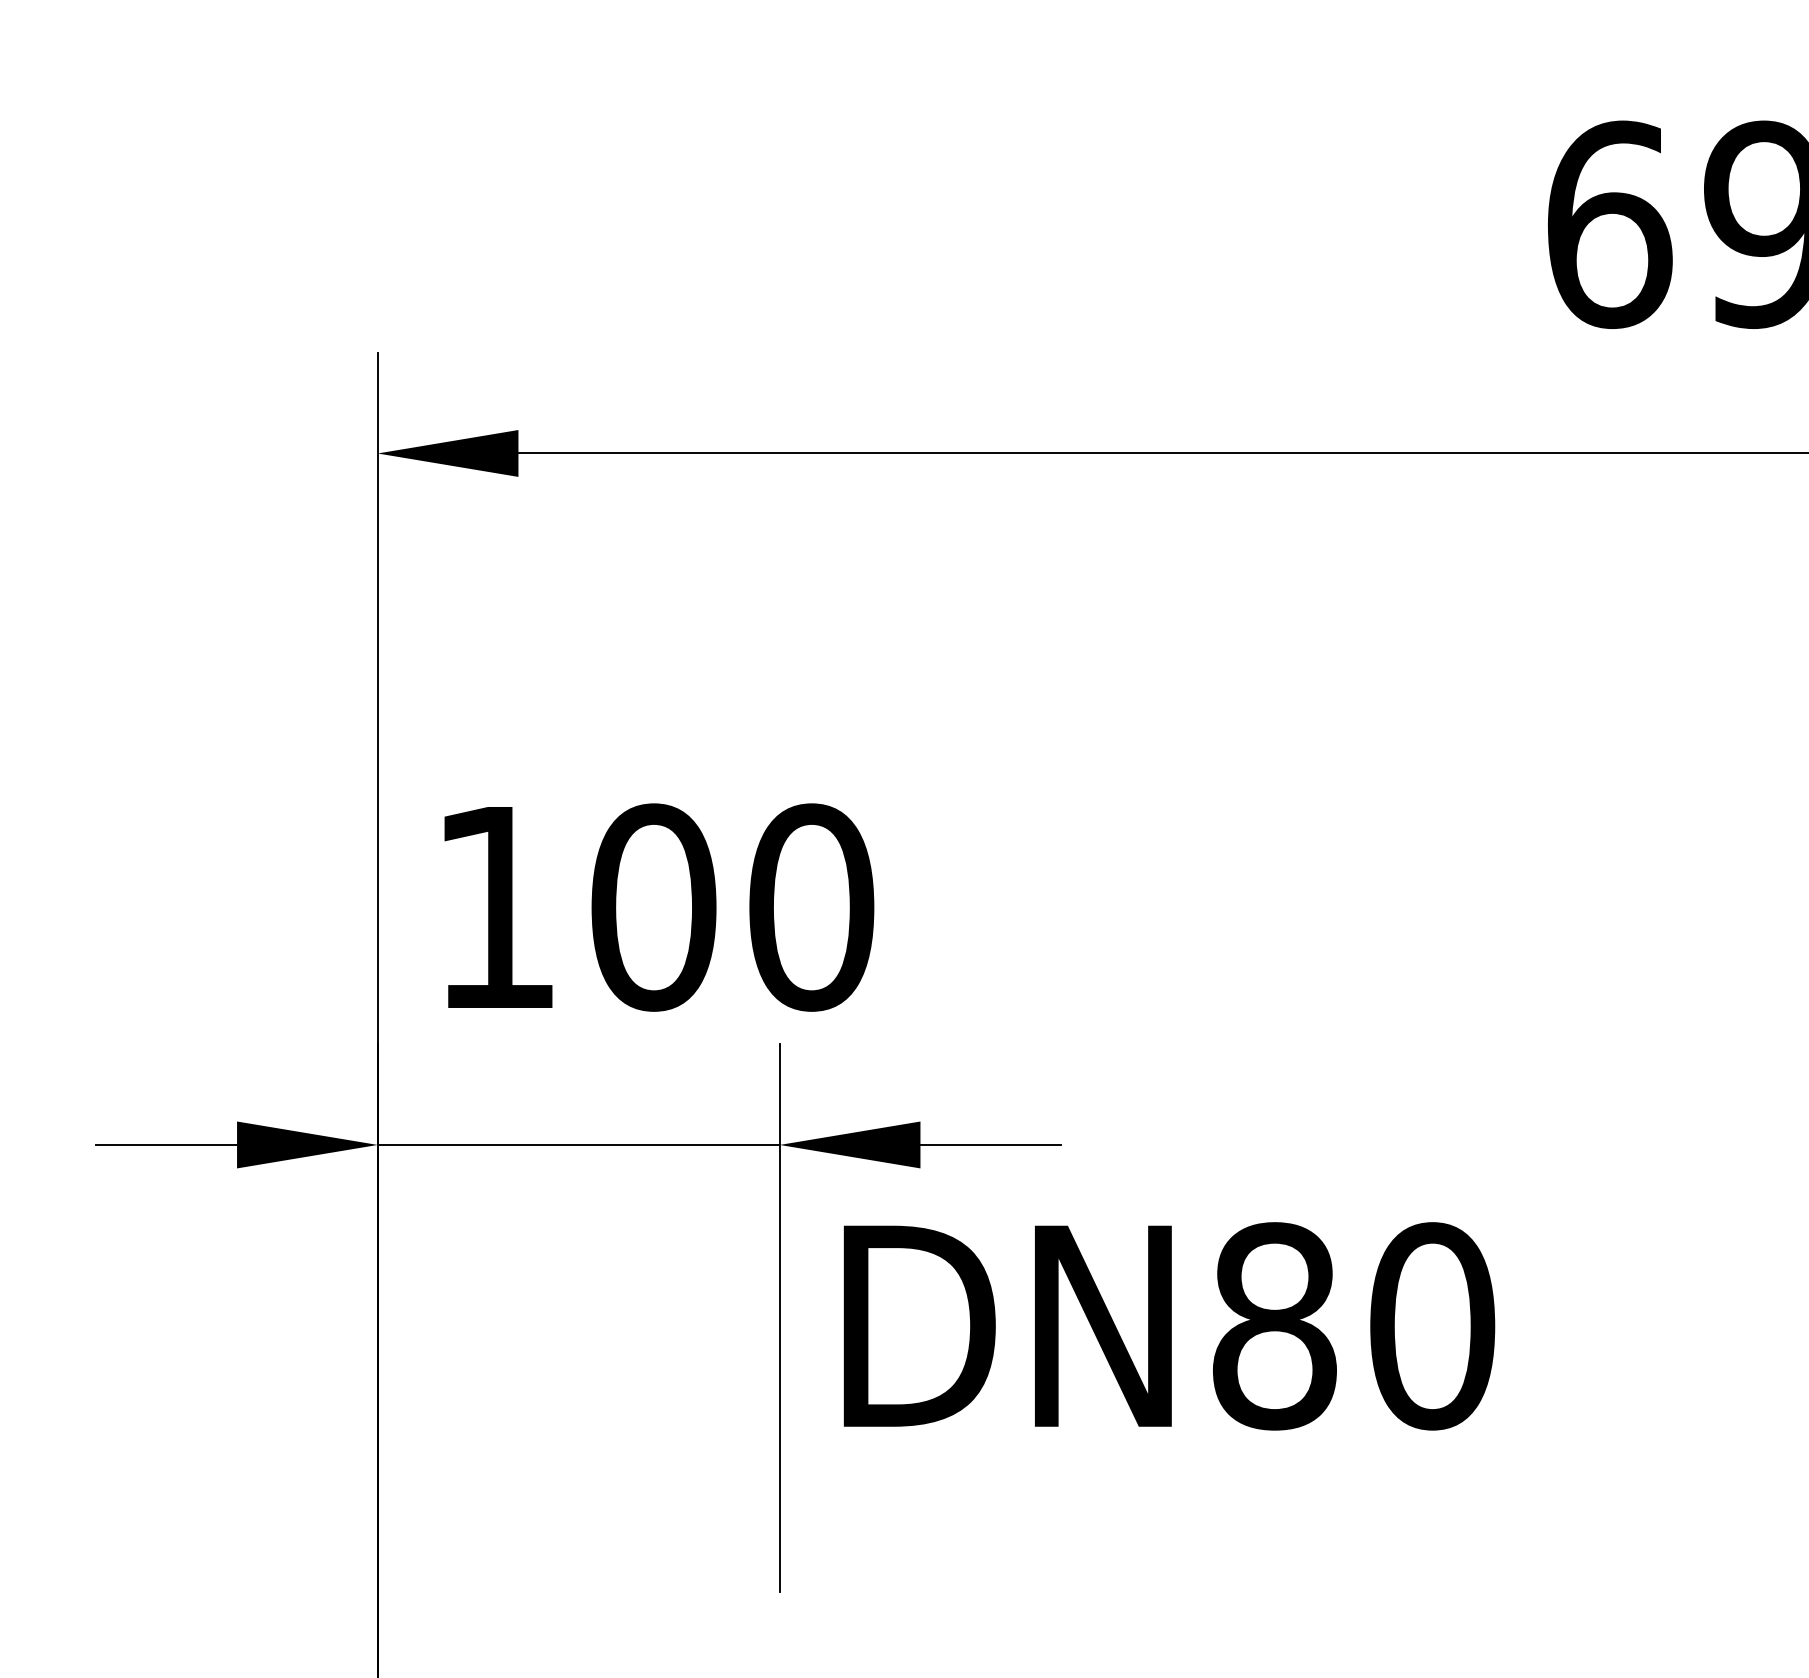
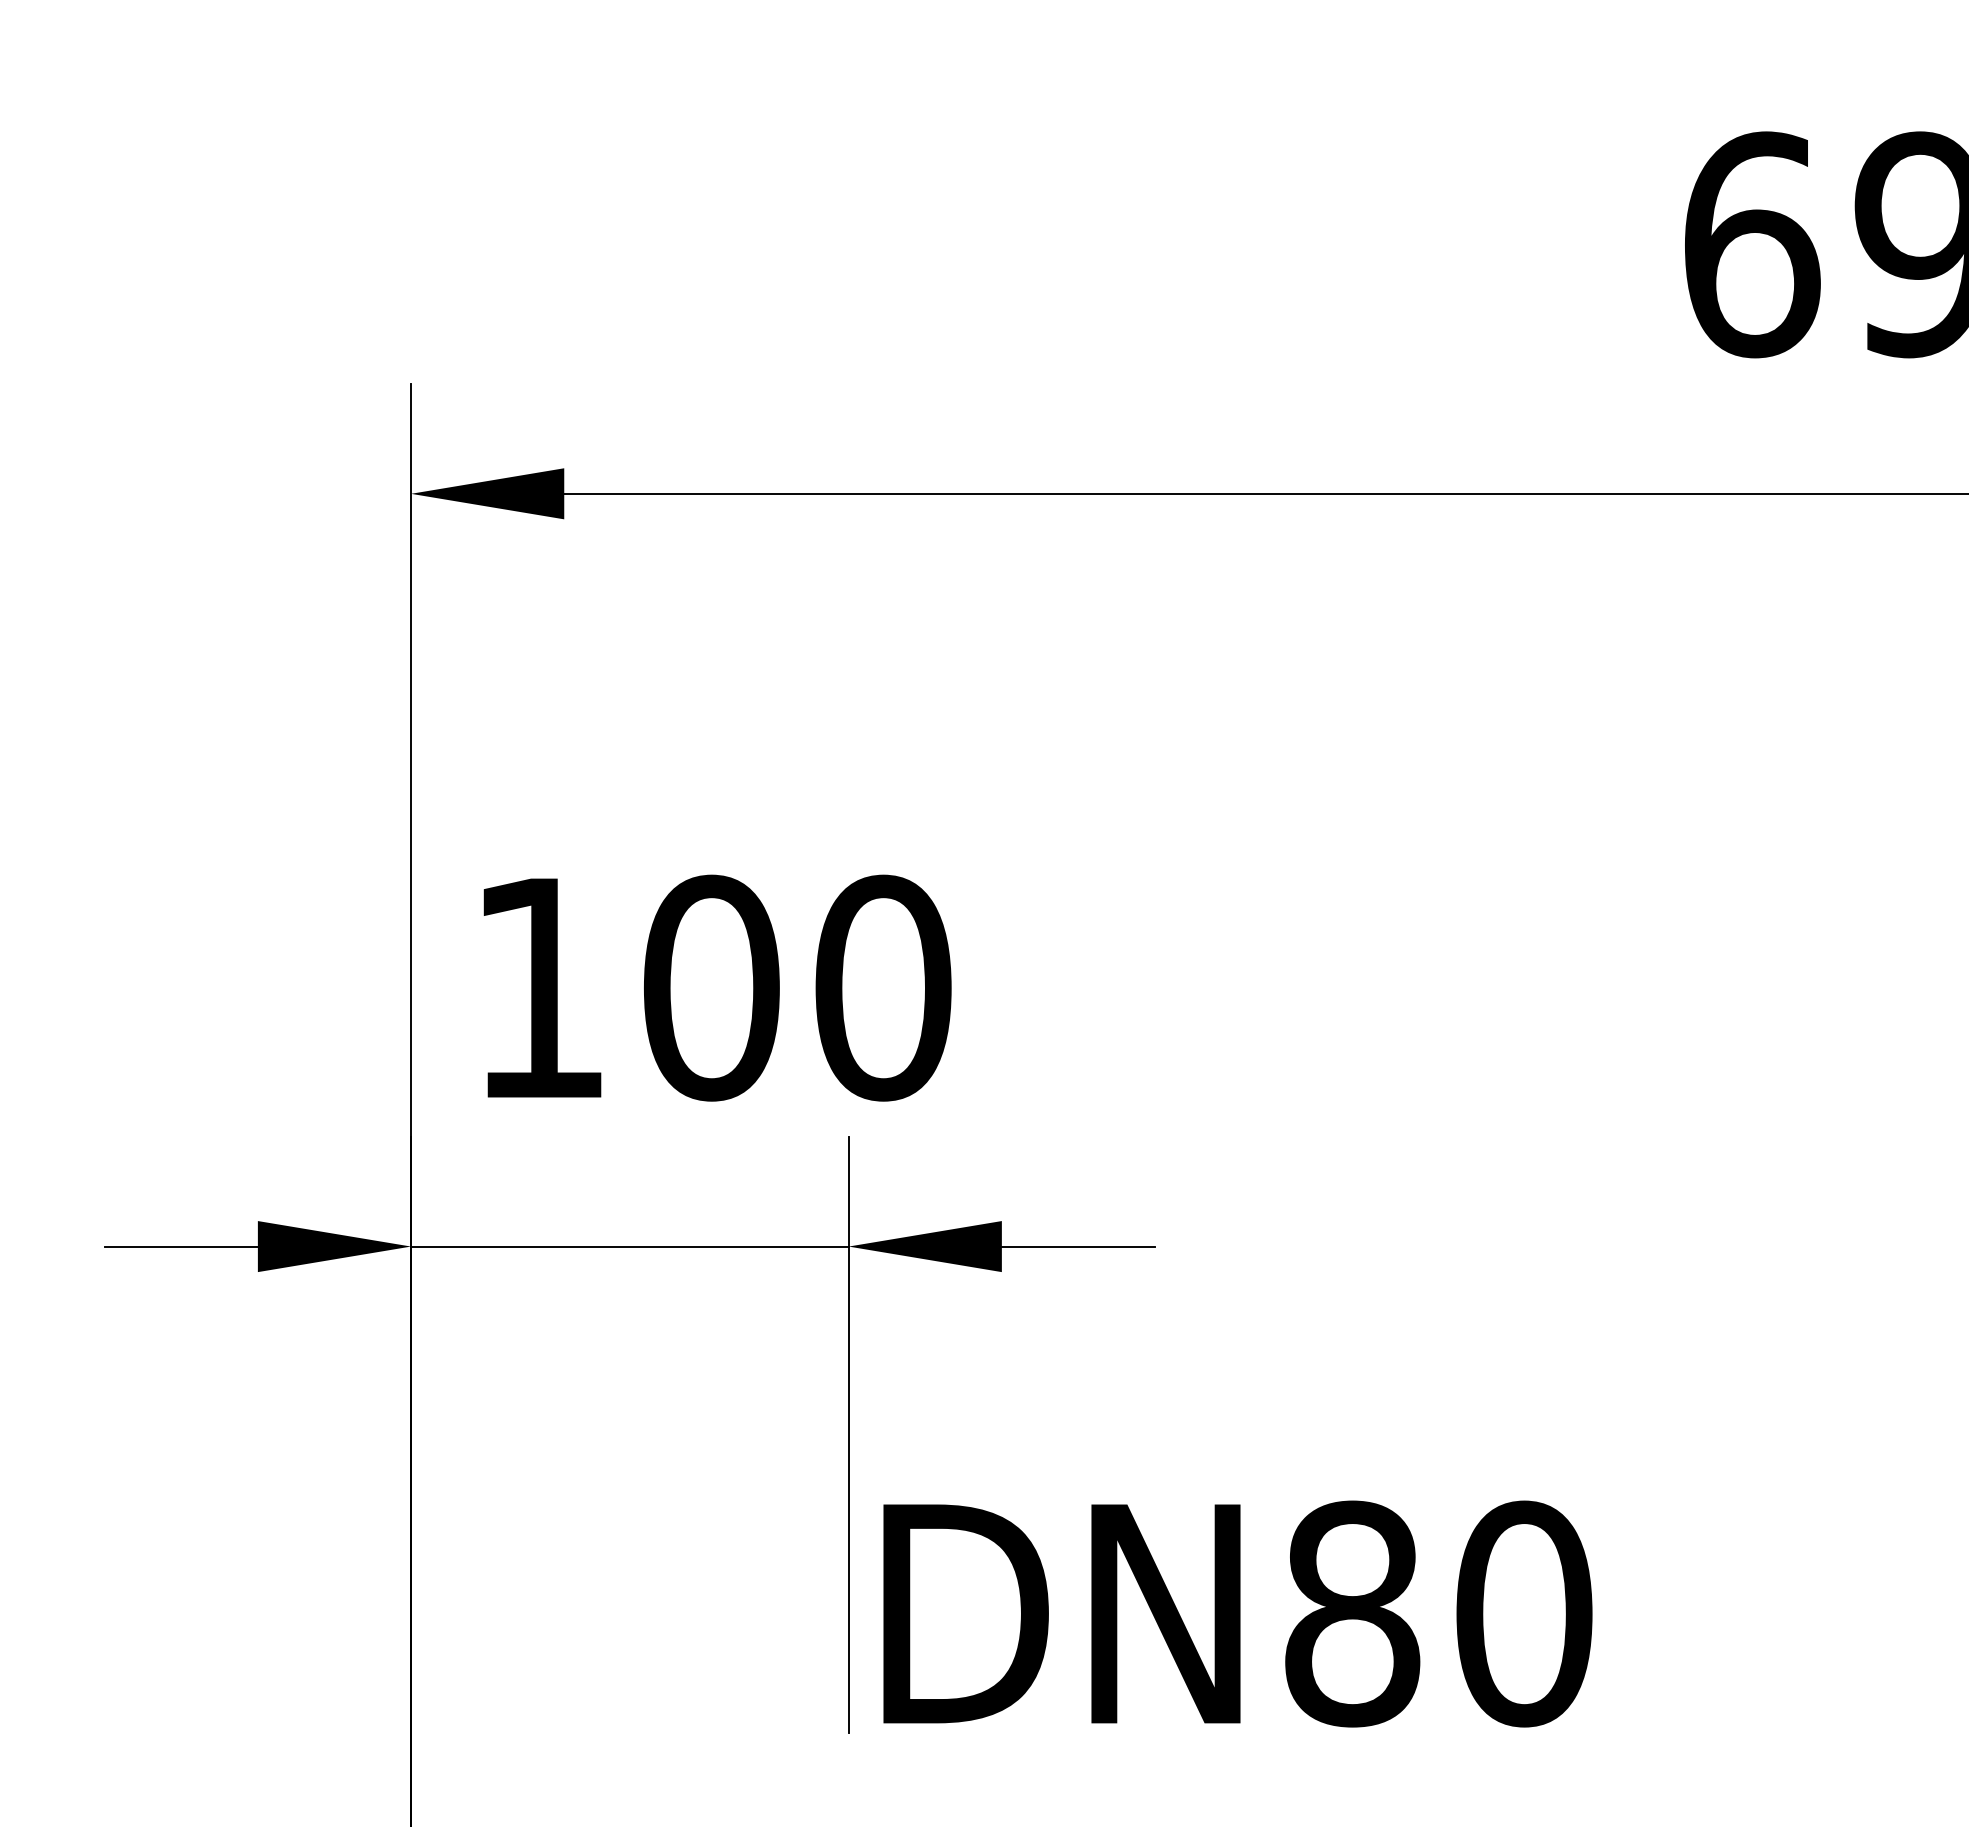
text: (1169, 1325) -> (1237, 1613), moved

